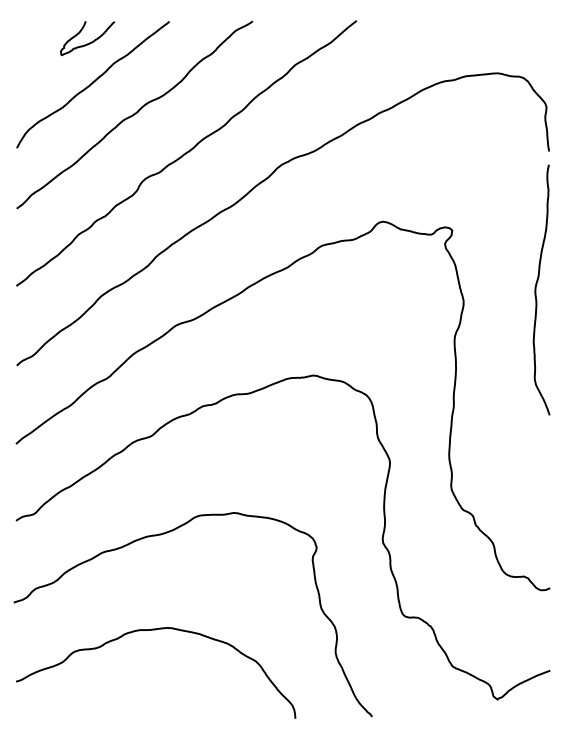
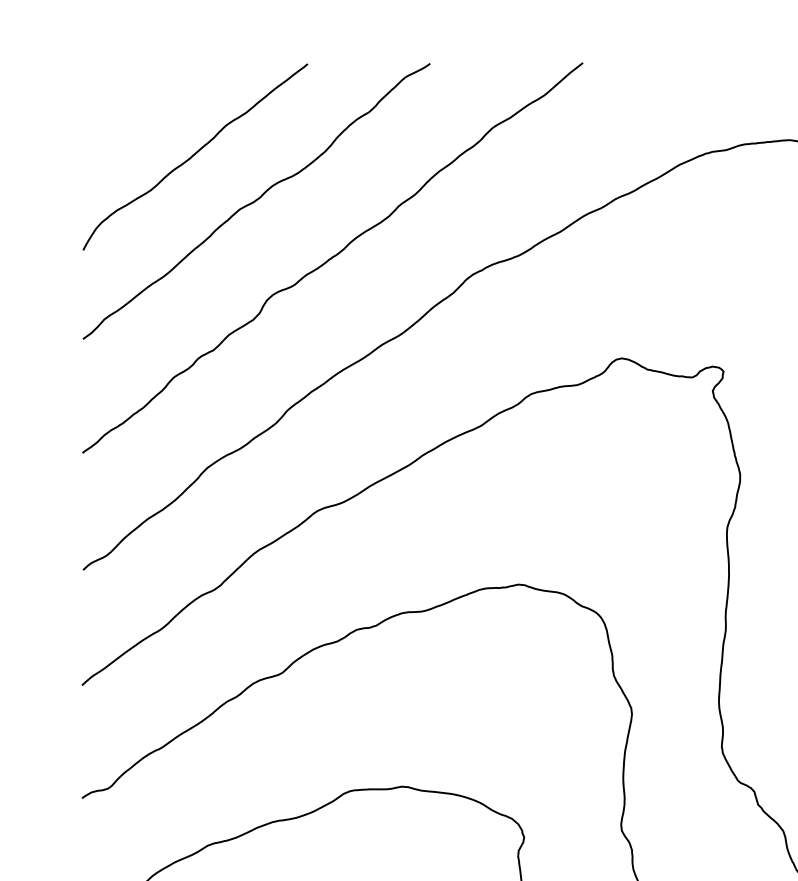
curve: (89, 42) -> (190, 94), removed

